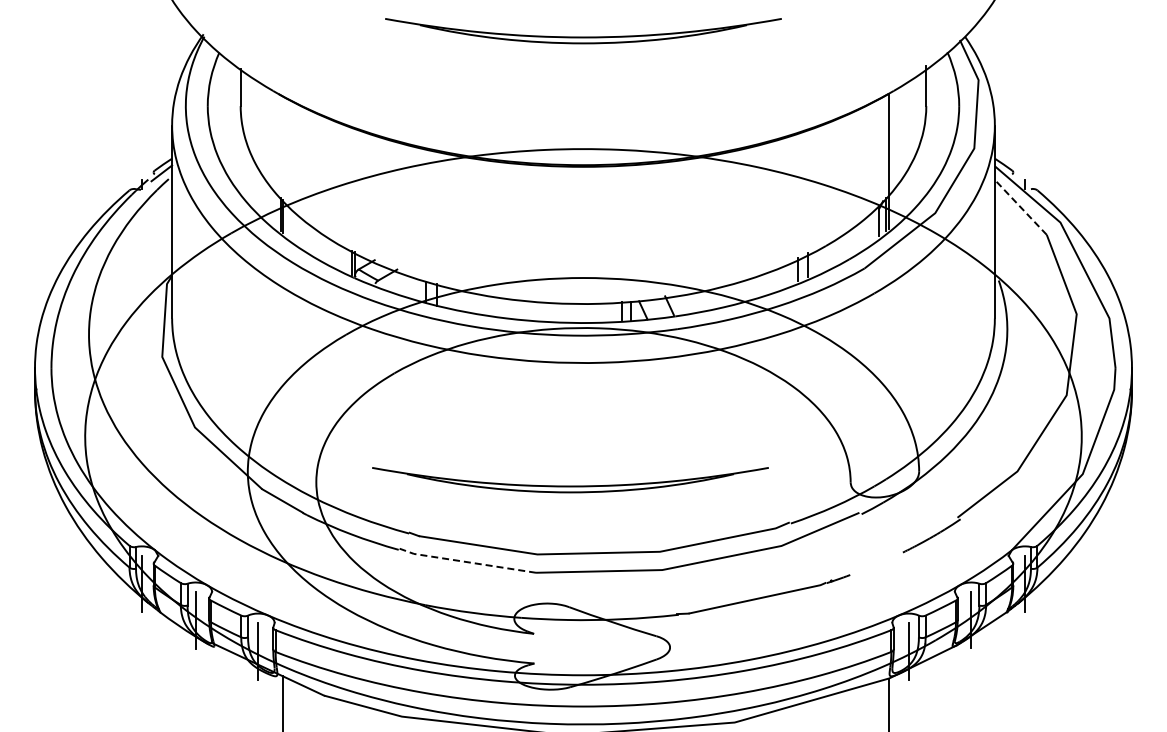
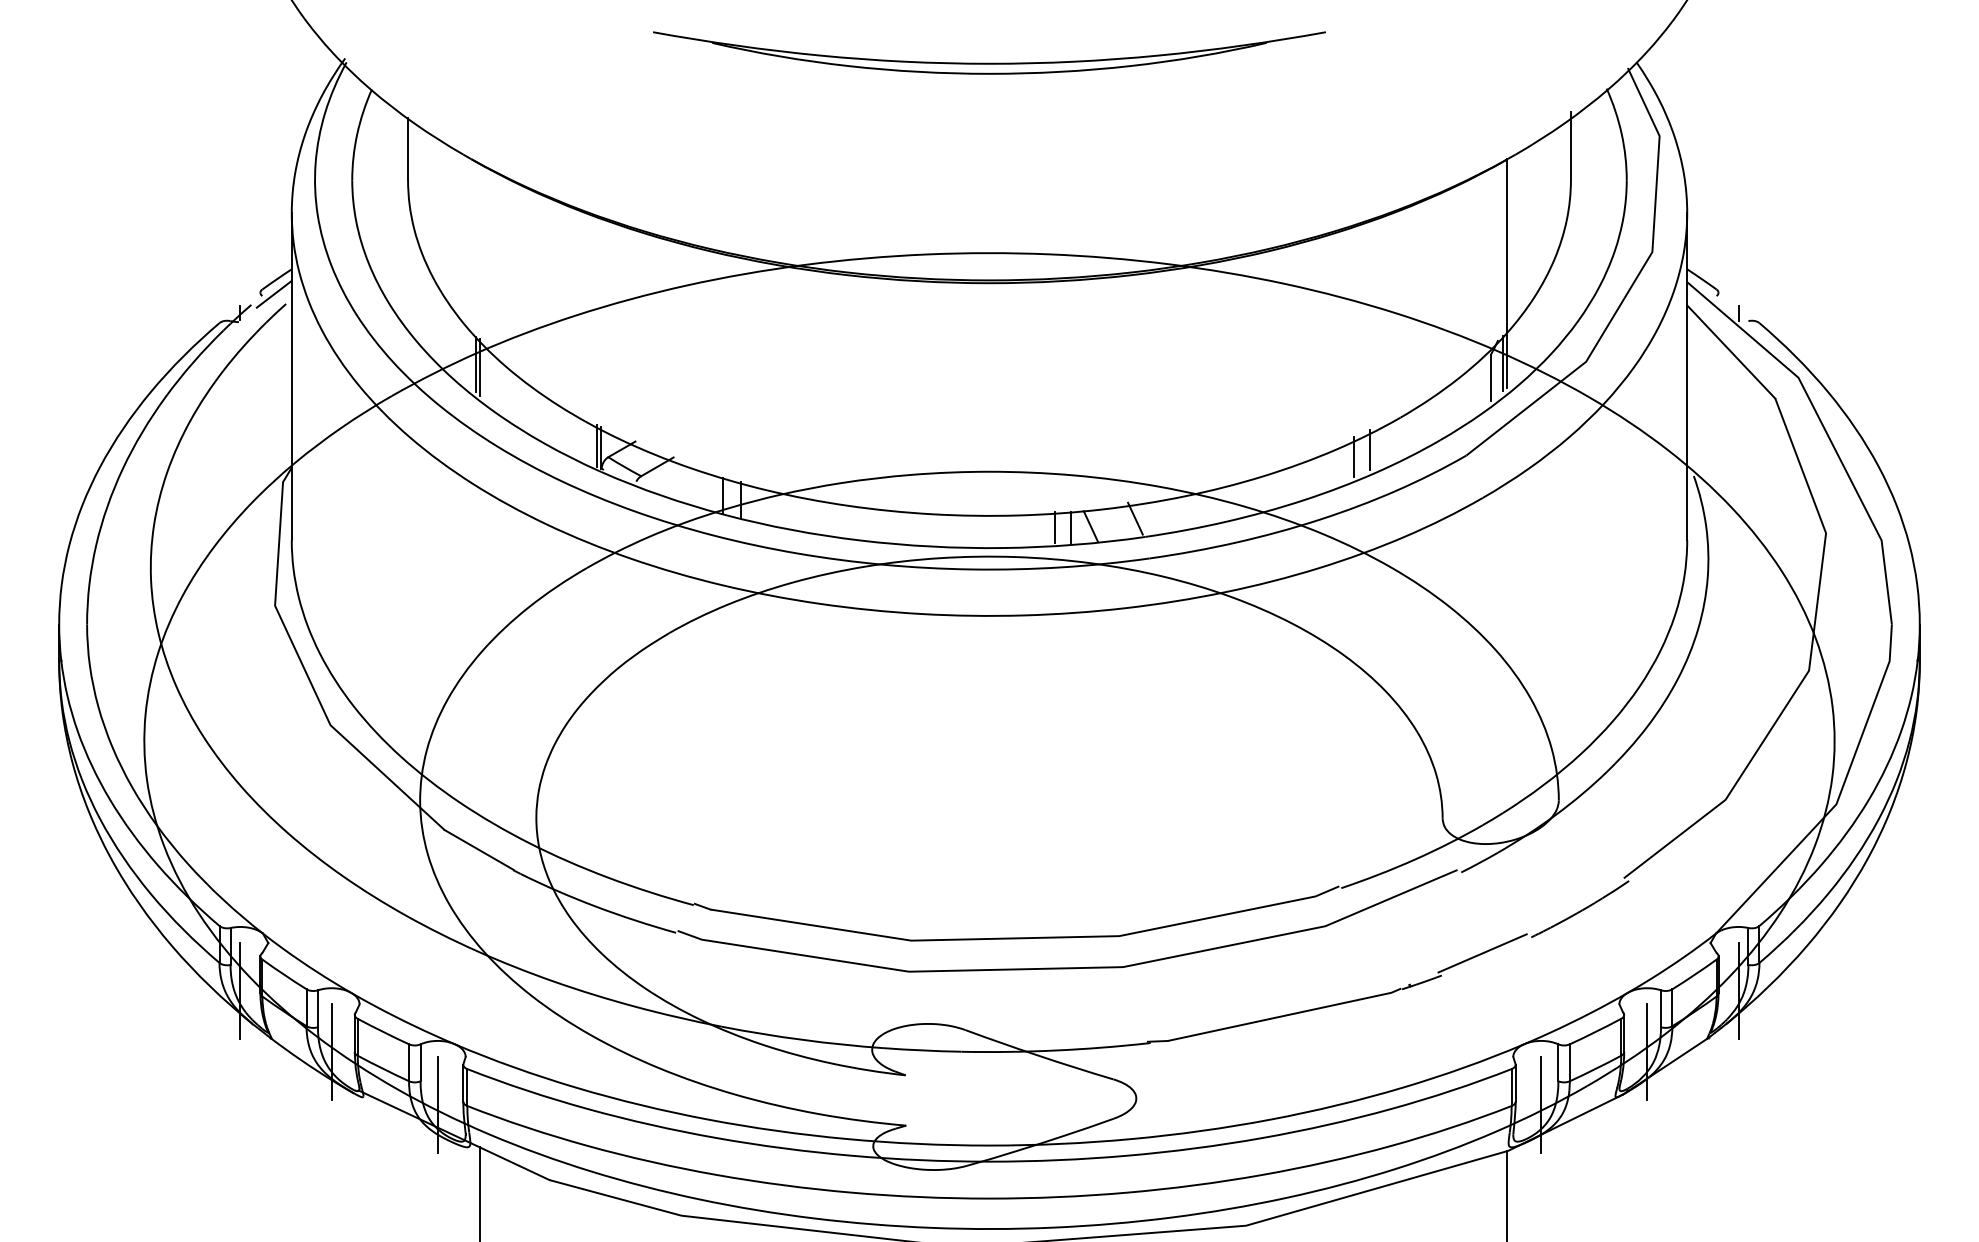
line: (1020, 207) -> (1730, 352), dashed -> solid
part: (570, 480) -> (967, 815), removed
line: (466, 561) -> (791, 952), dashed -> solid
line: (874, 561) -> (1483, 952), added

